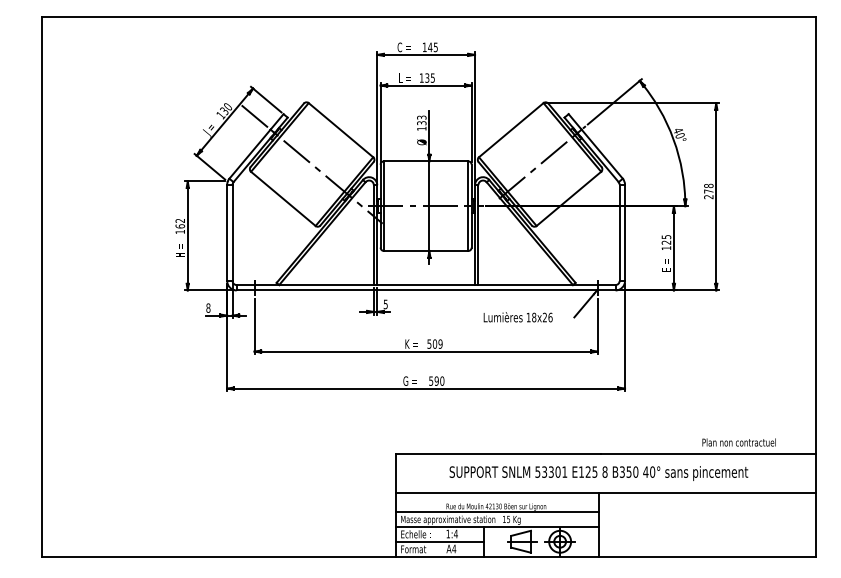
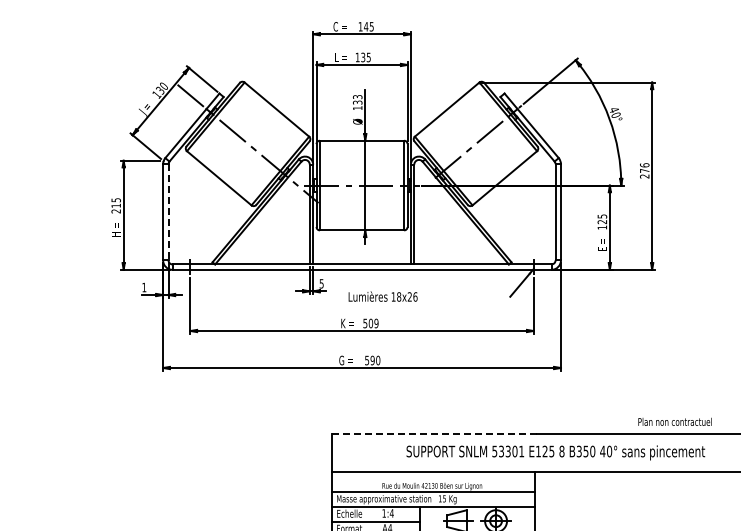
text: (708, 185) -> (644, 164), 278 -> 276
text: (180, 226) -> (116, 205), 162 -> 215
line: (232, 233) -> (168, 212), solid -> dashed
text: (208, 307) -> (144, 286), 8 -> 1
text: (517, 317) -> (382, 296), moved
line: (498, 454) -> (434, 433), solid -> dashed
text: (598, 473) -> (555, 452), moved

